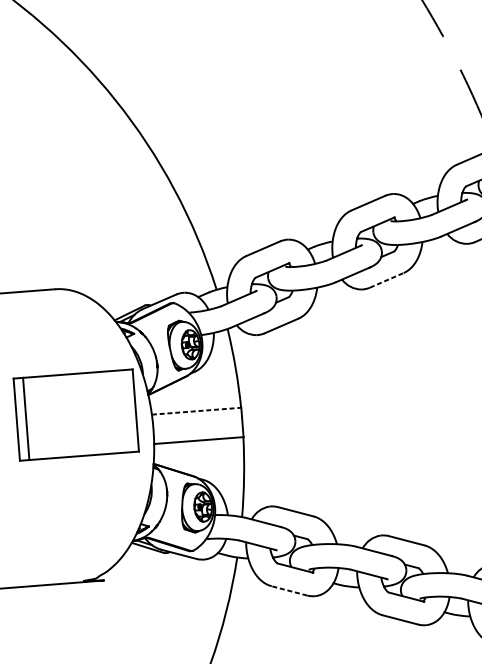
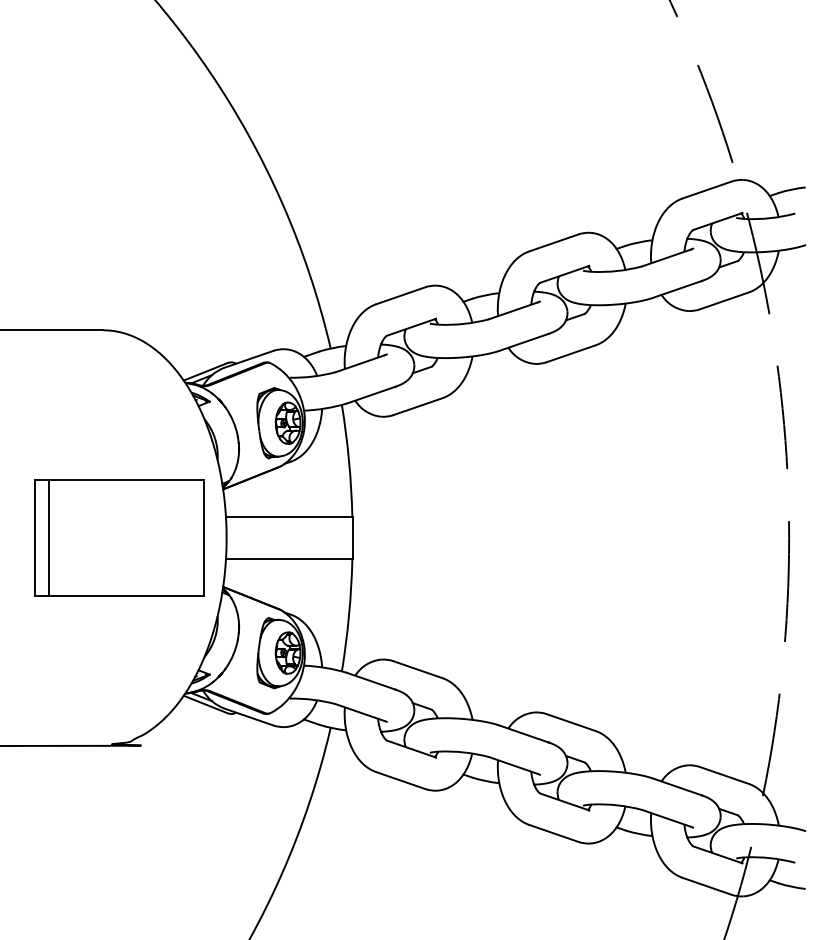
line: (386, 280) -> (571, 353), dashed -> solid
line: (196, 411) -> (289, 517), dashed -> solid
part: (76, 414) -> (119, 537), moved
line: (289, 590) -> (400, 780), dashed -> solid

